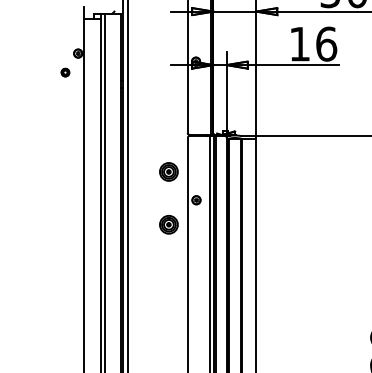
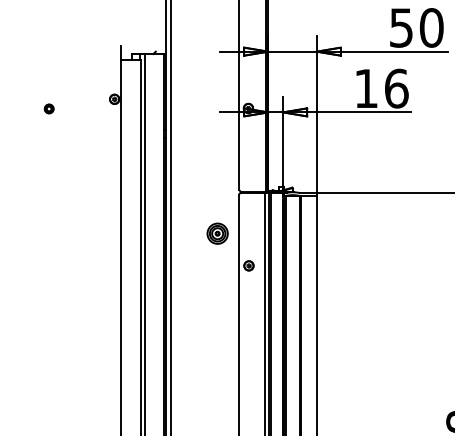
part: (64, 72) -> (48, 108), moved
part: (168, 224) -> (217, 293), removed

